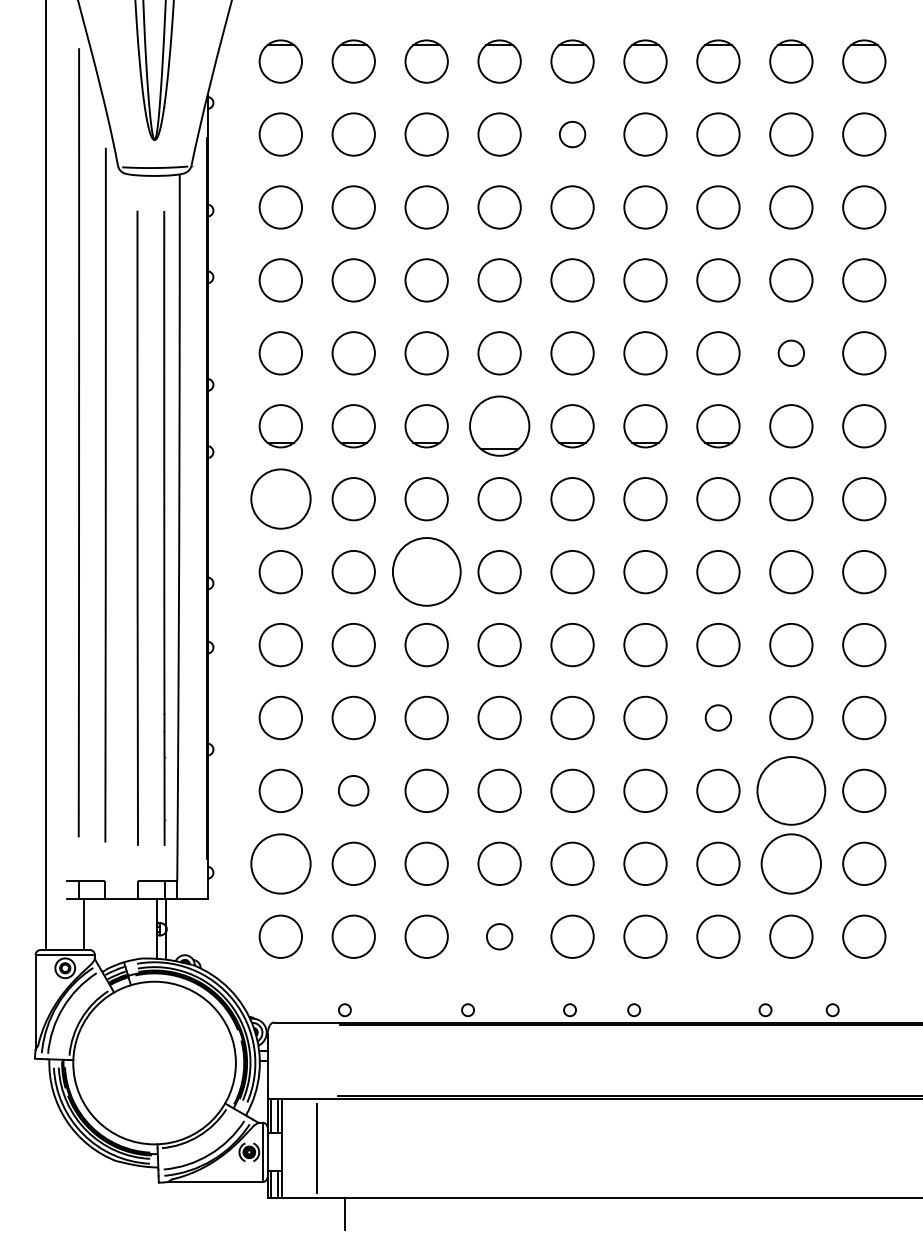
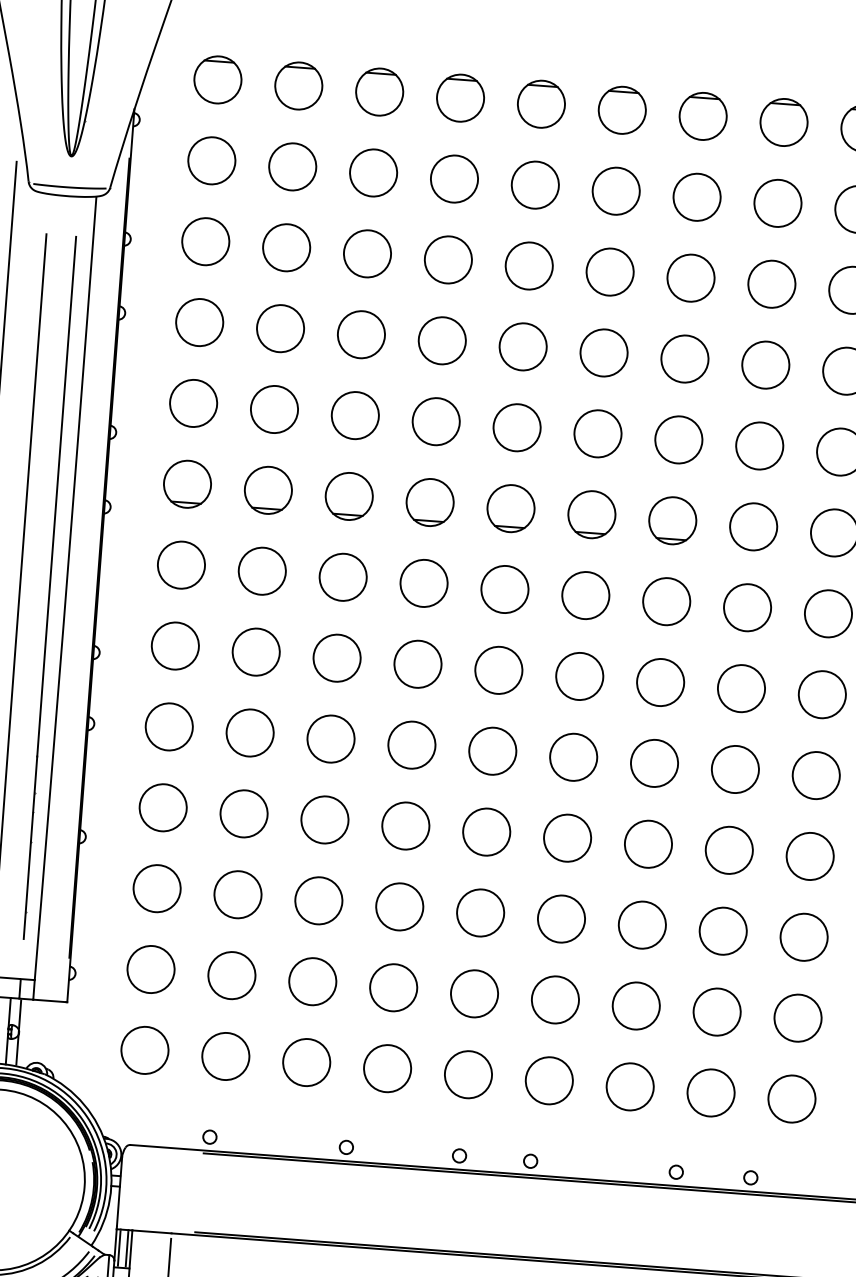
circle: (572, 134) -> (535, 185), size x1.67
circle: (791, 353) -> (759, 446), size x1.67
part: (499, 426) -> (429, 502), size x0.71
circle: (280, 499) -> (181, 565), size x0.71
circle: (426, 572) -> (336, 658), size x0.62
circle: (718, 717) -> (648, 843), size x1.67
circle: (353, 790) -> (237, 894), size x1.43
circle: (791, 790) -> (723, 930), size x0.62
circle: (280, 863) -> (150, 969), size x0.71
circle: (791, 863) -> (717, 1011), size x0.71
circle: (499, 936) -> (387, 1068), size x1.67

